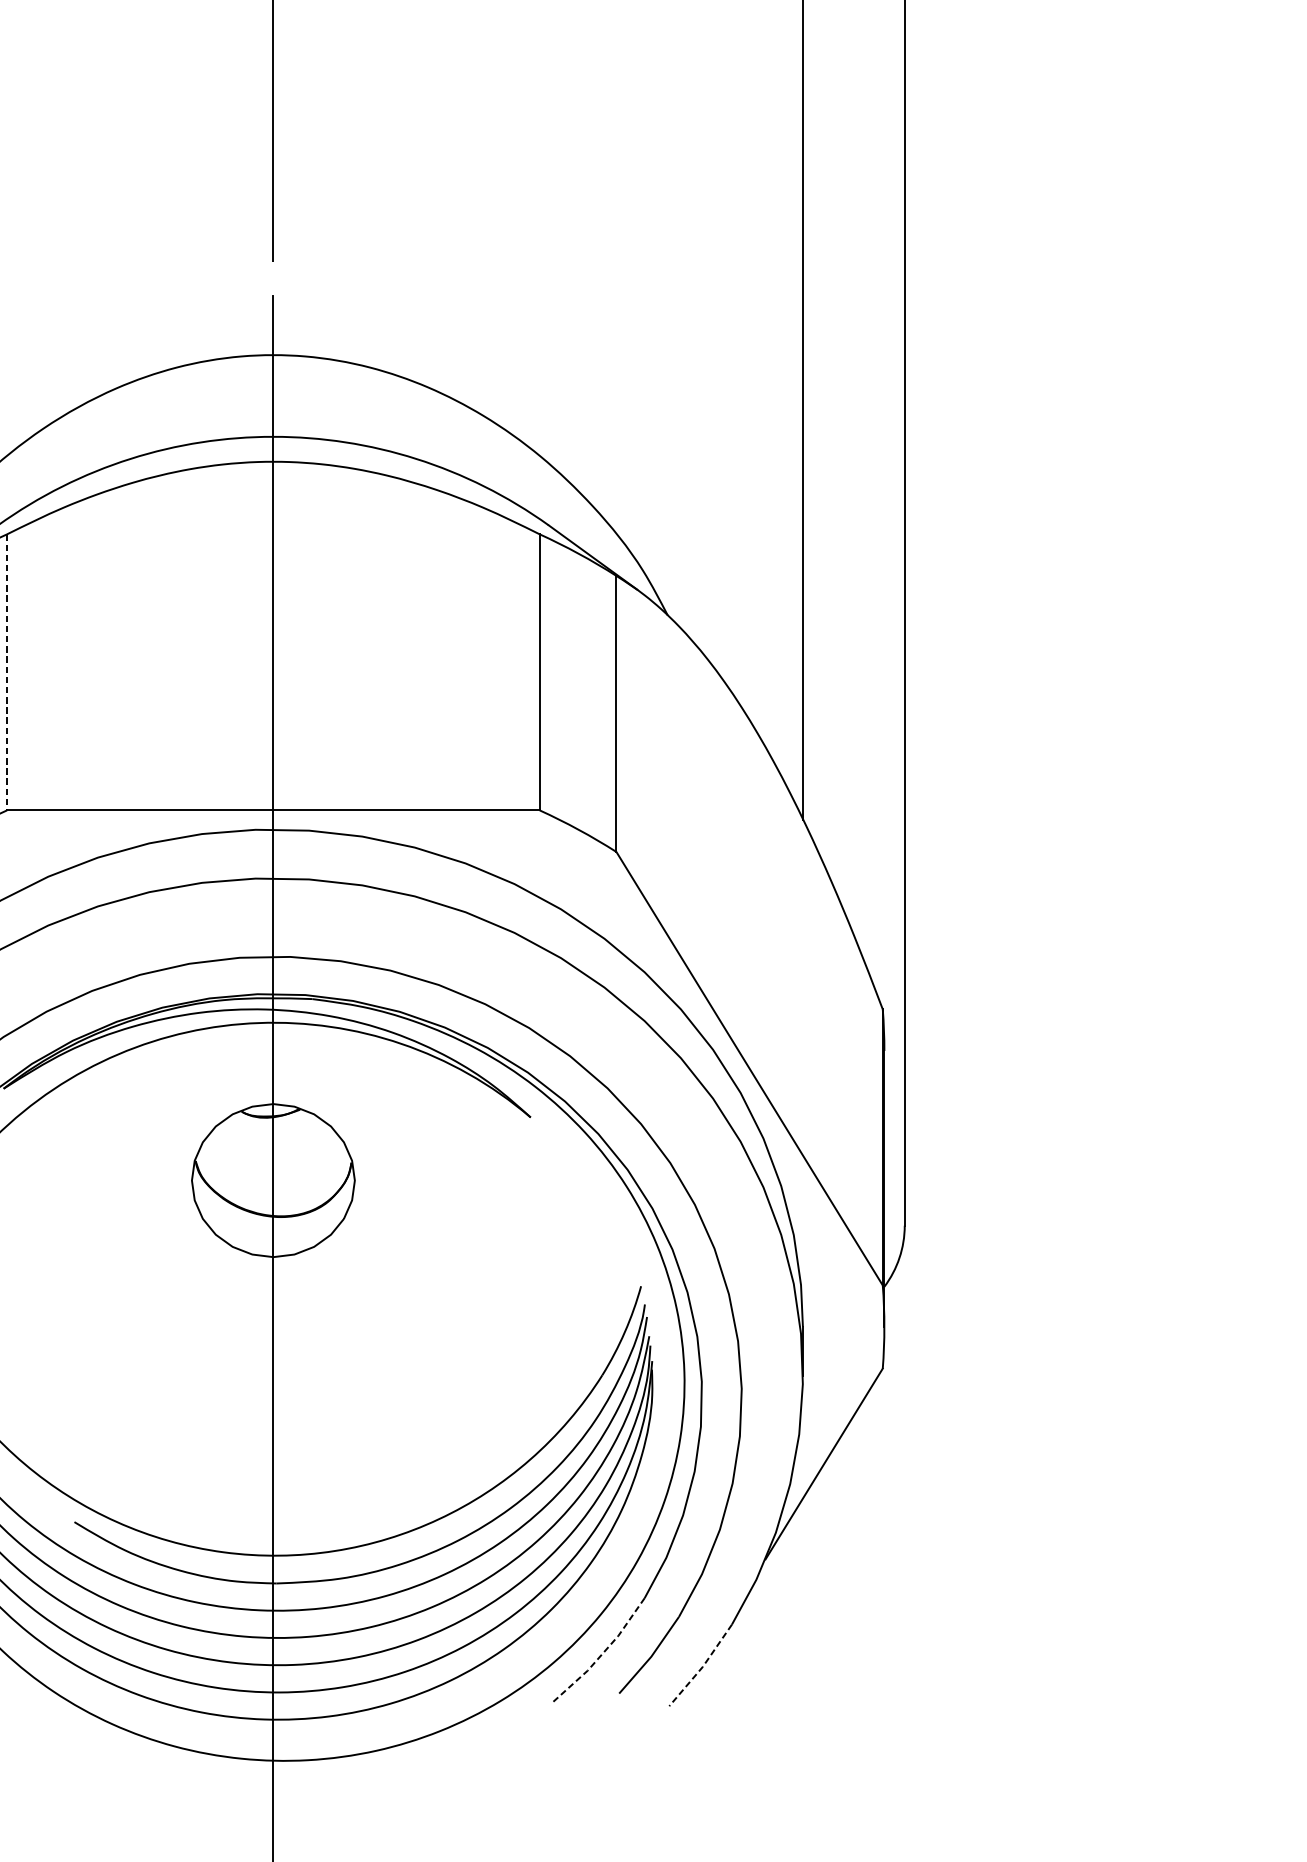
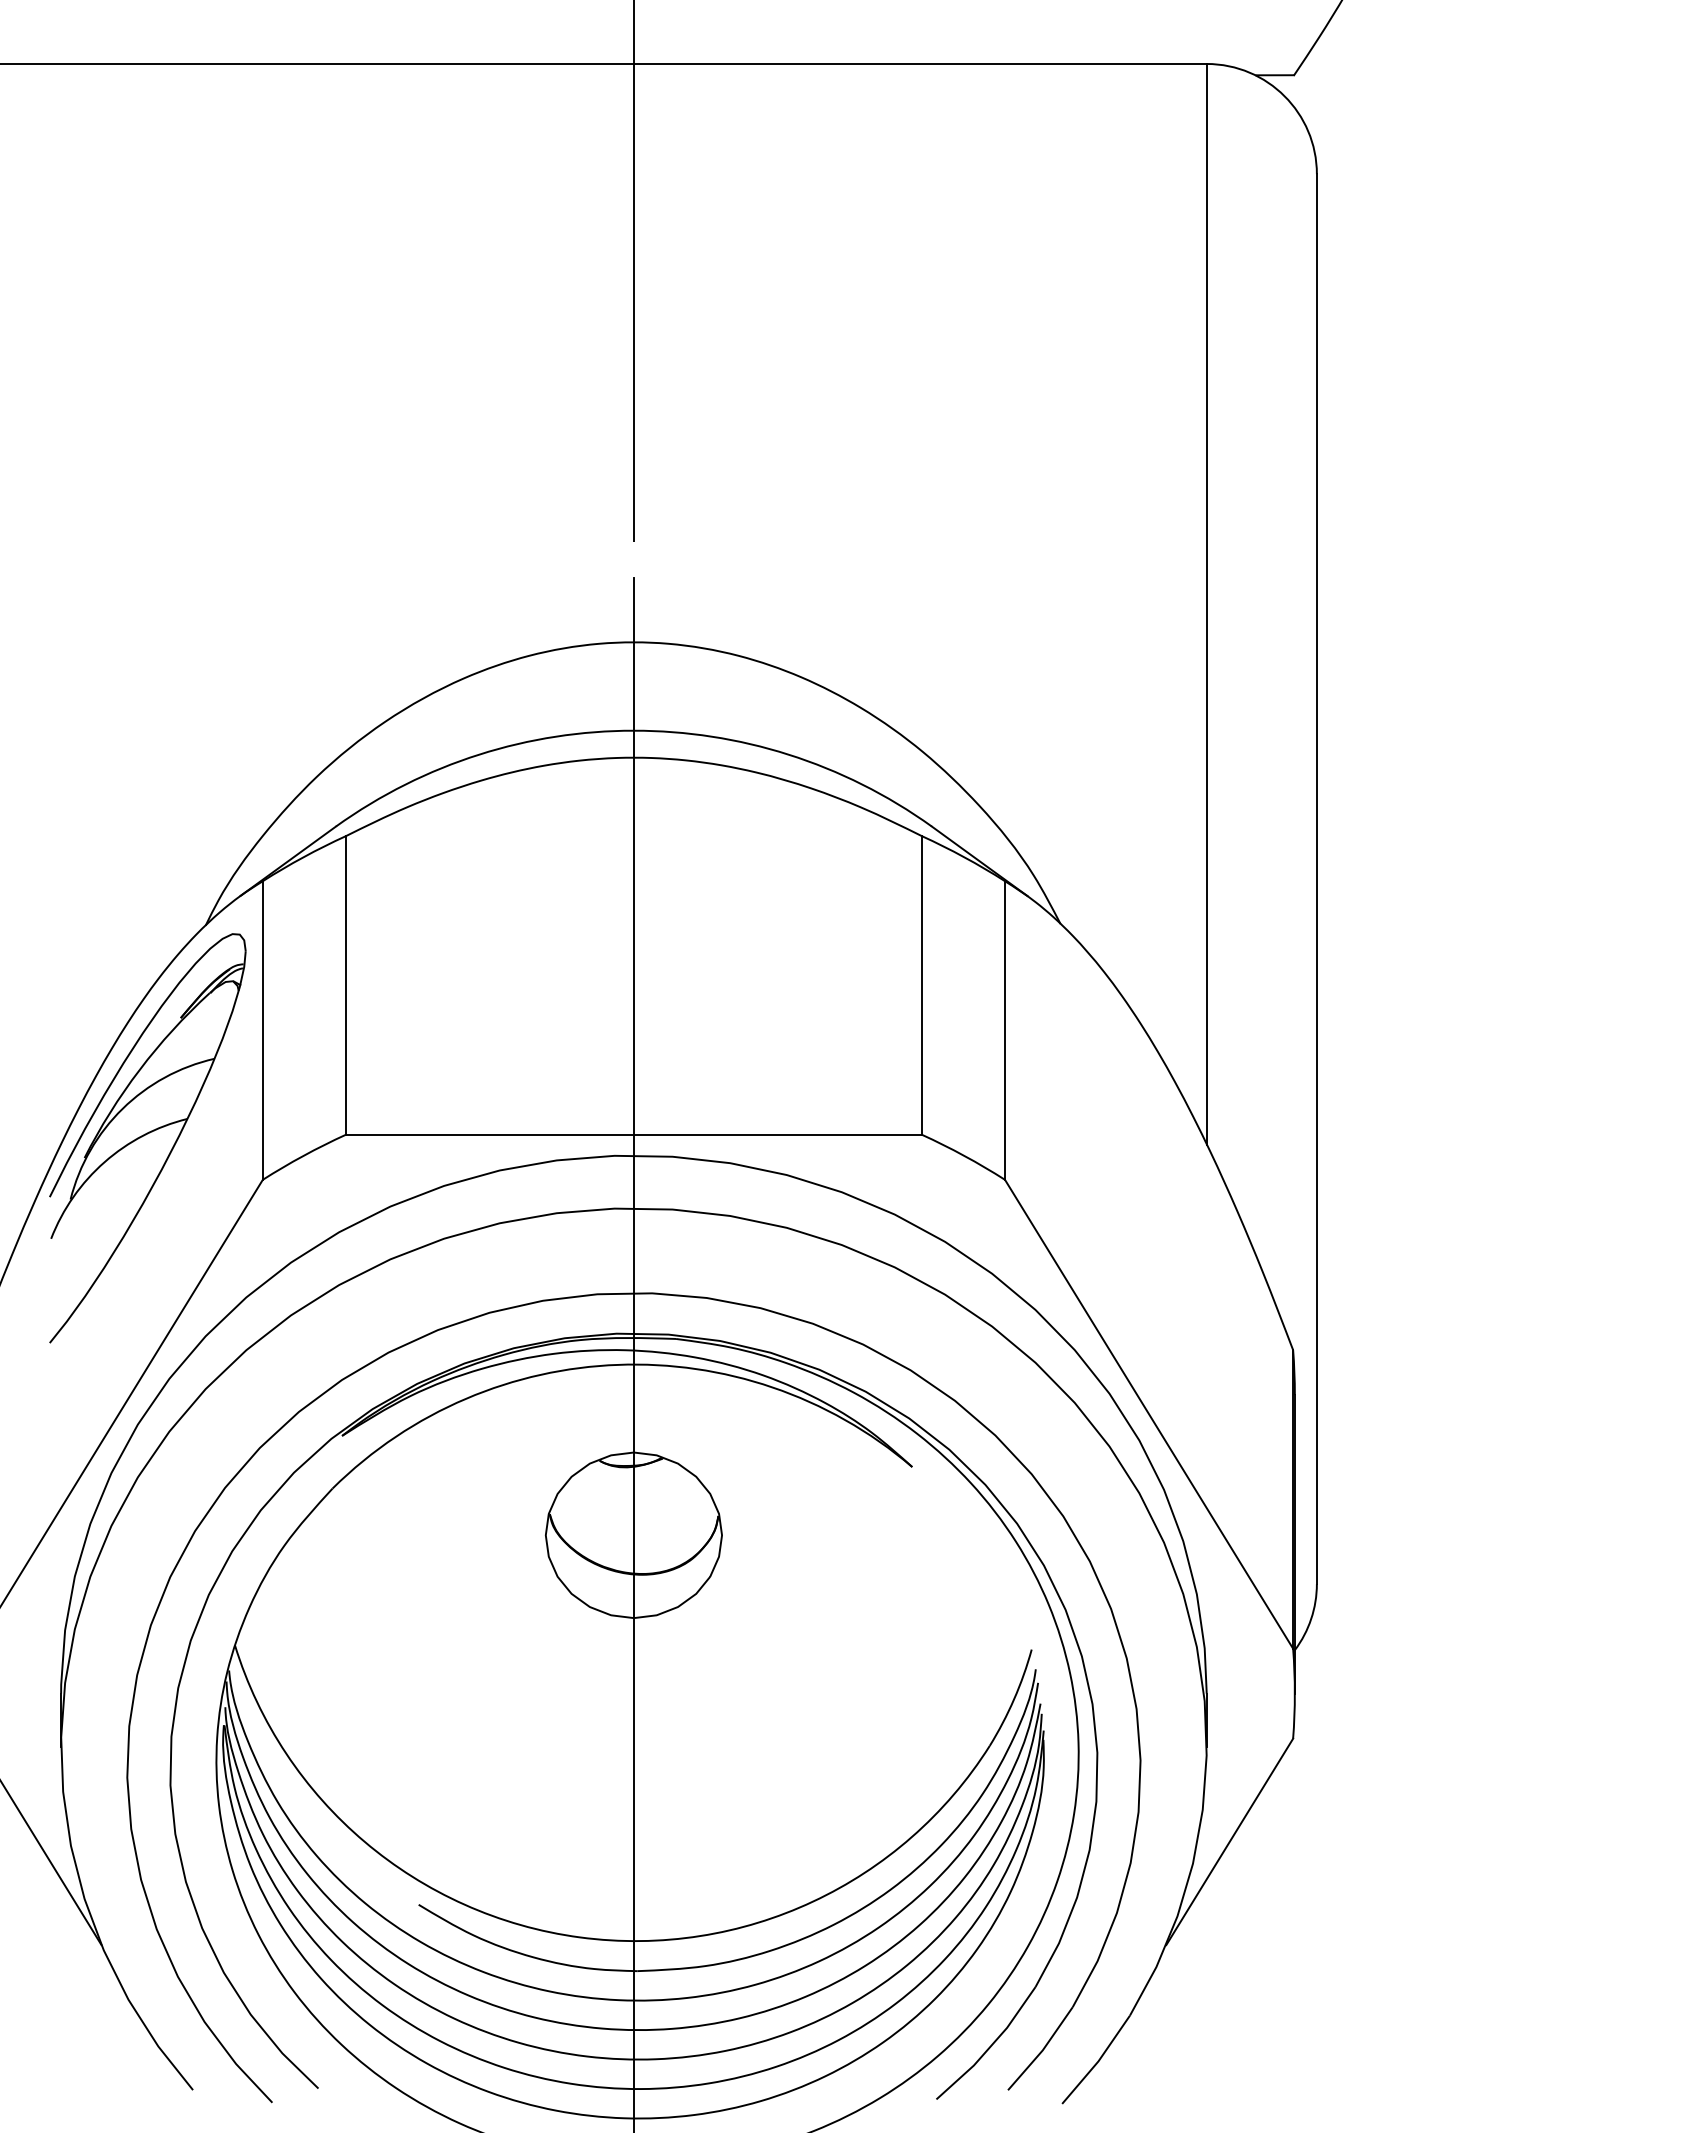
line: (6, 673) -> (345, 986), dashed -> solid
line: (603, 1654) -> (990, 2047), dashed -> solid
line: (702, 1667) -> (1098, 2061), dashed -> solid

